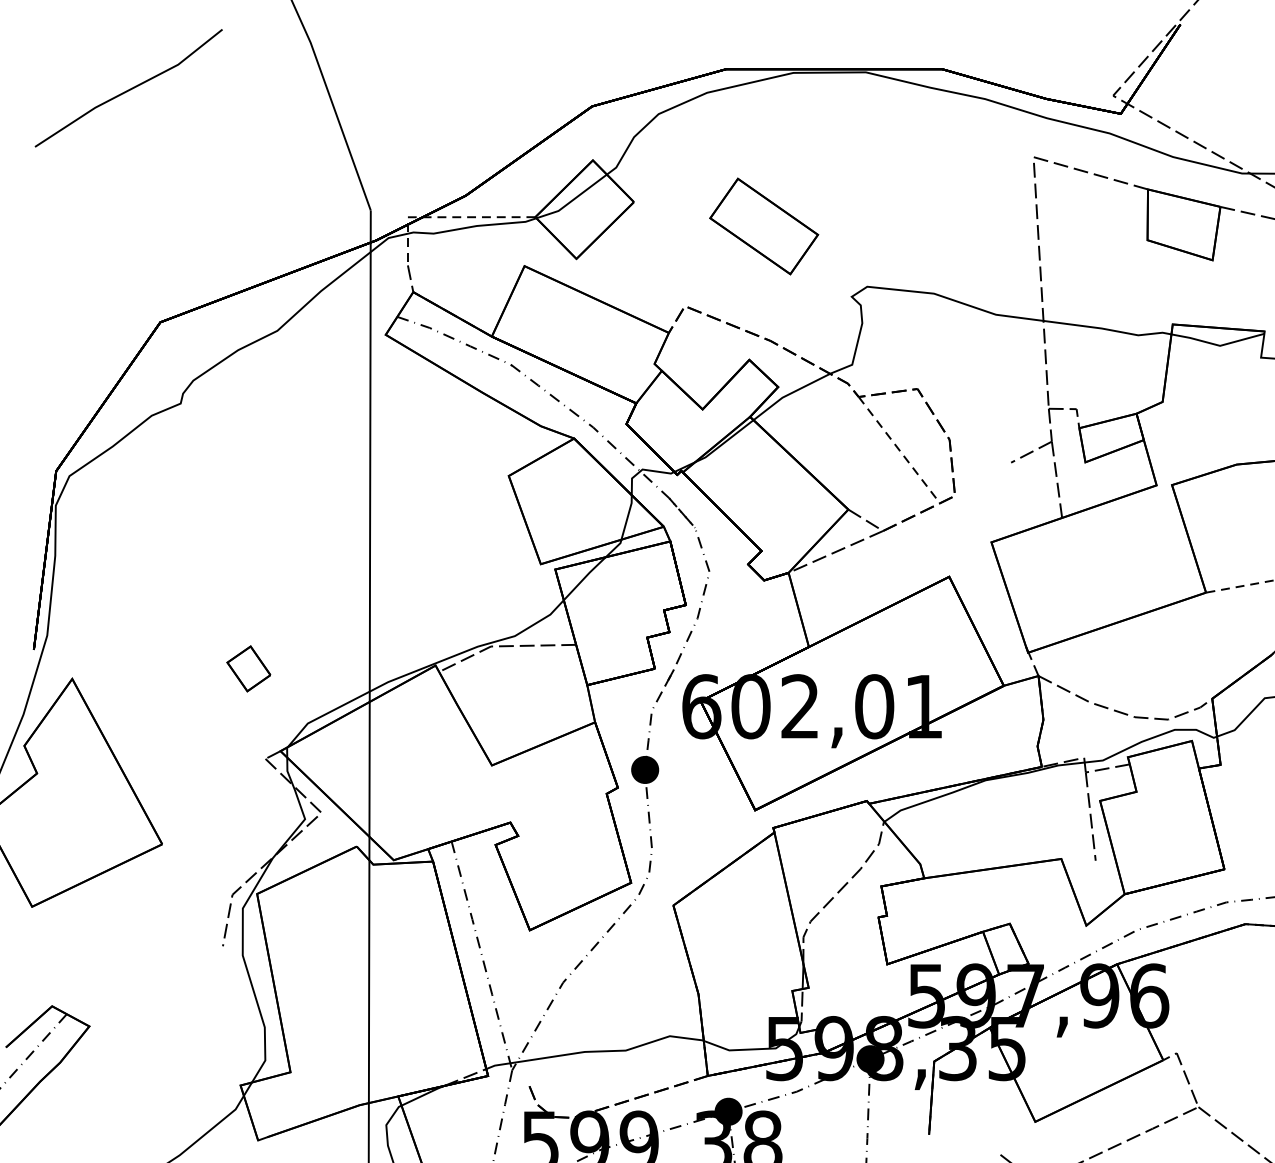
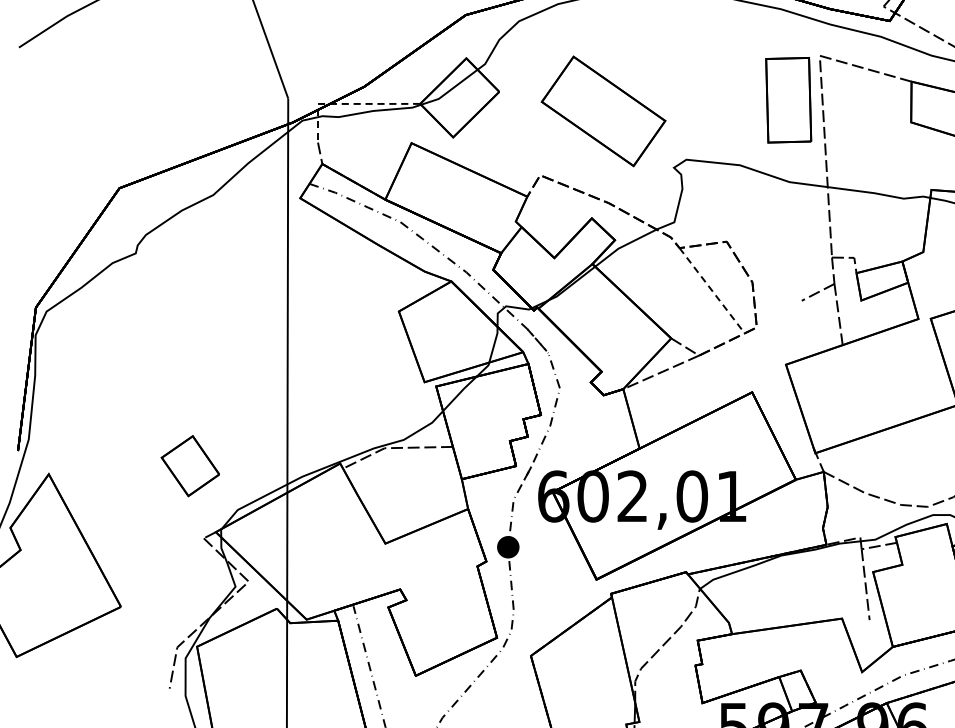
part: (994, 212) -> (788, 100), added
part: (764, 226) -> (603, 111), size x1.43
part: (248, 668) -> (190, 465), size x1.67

